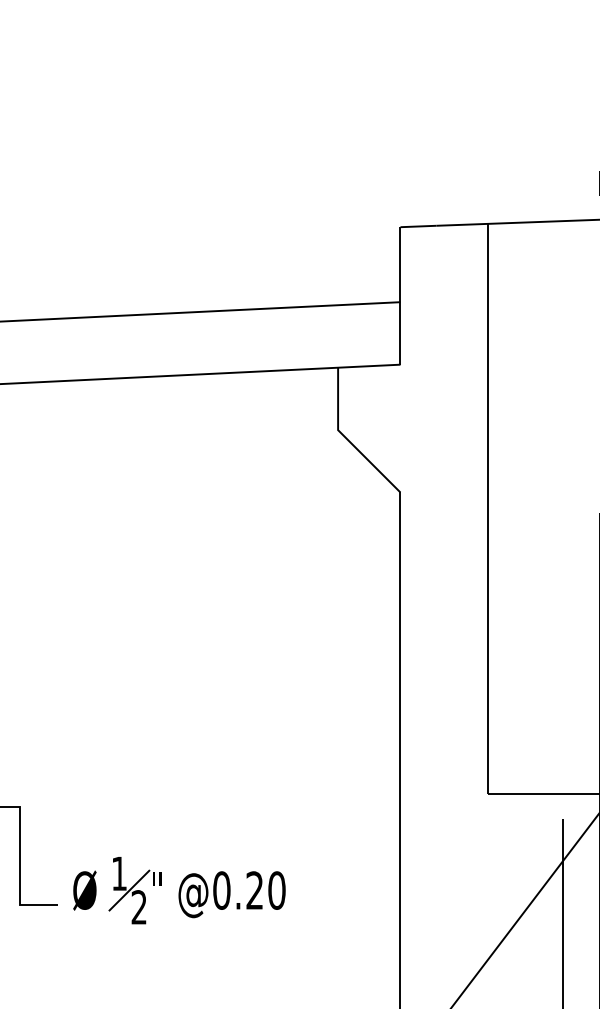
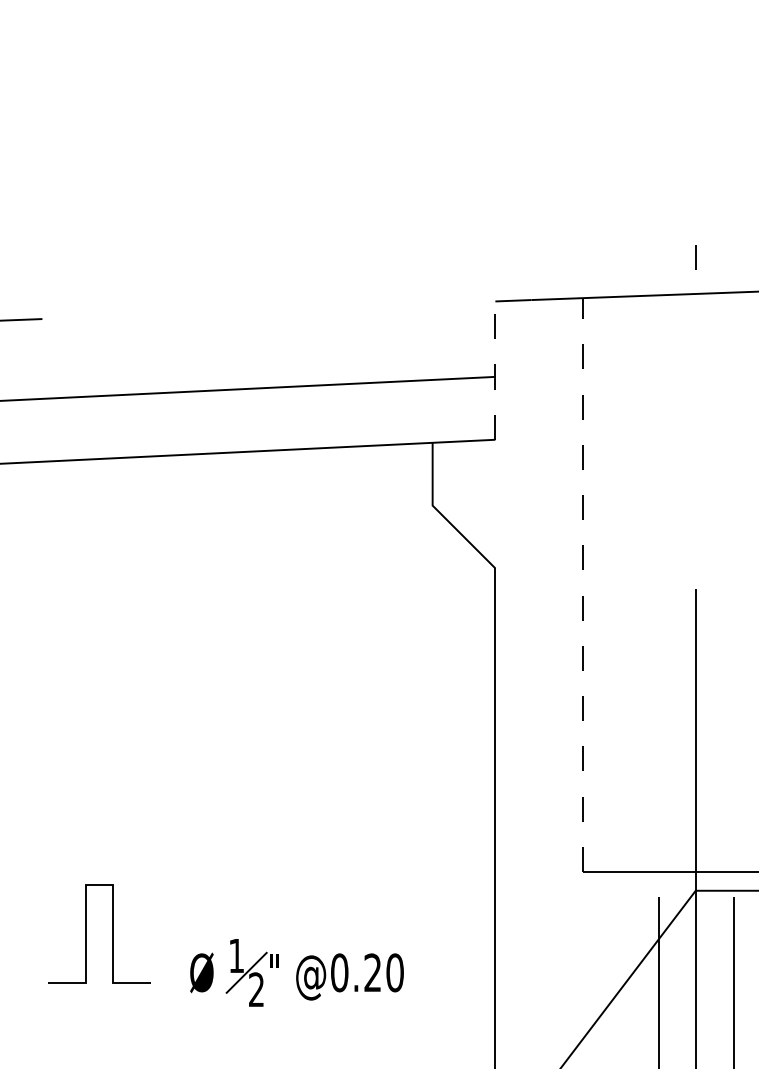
line: (400, 295) -> (495, 370), solid -> dashed
line: (488, 509) -> (583, 585), solid -> dashed
part: (178, 890) -> (296, 972), moved

